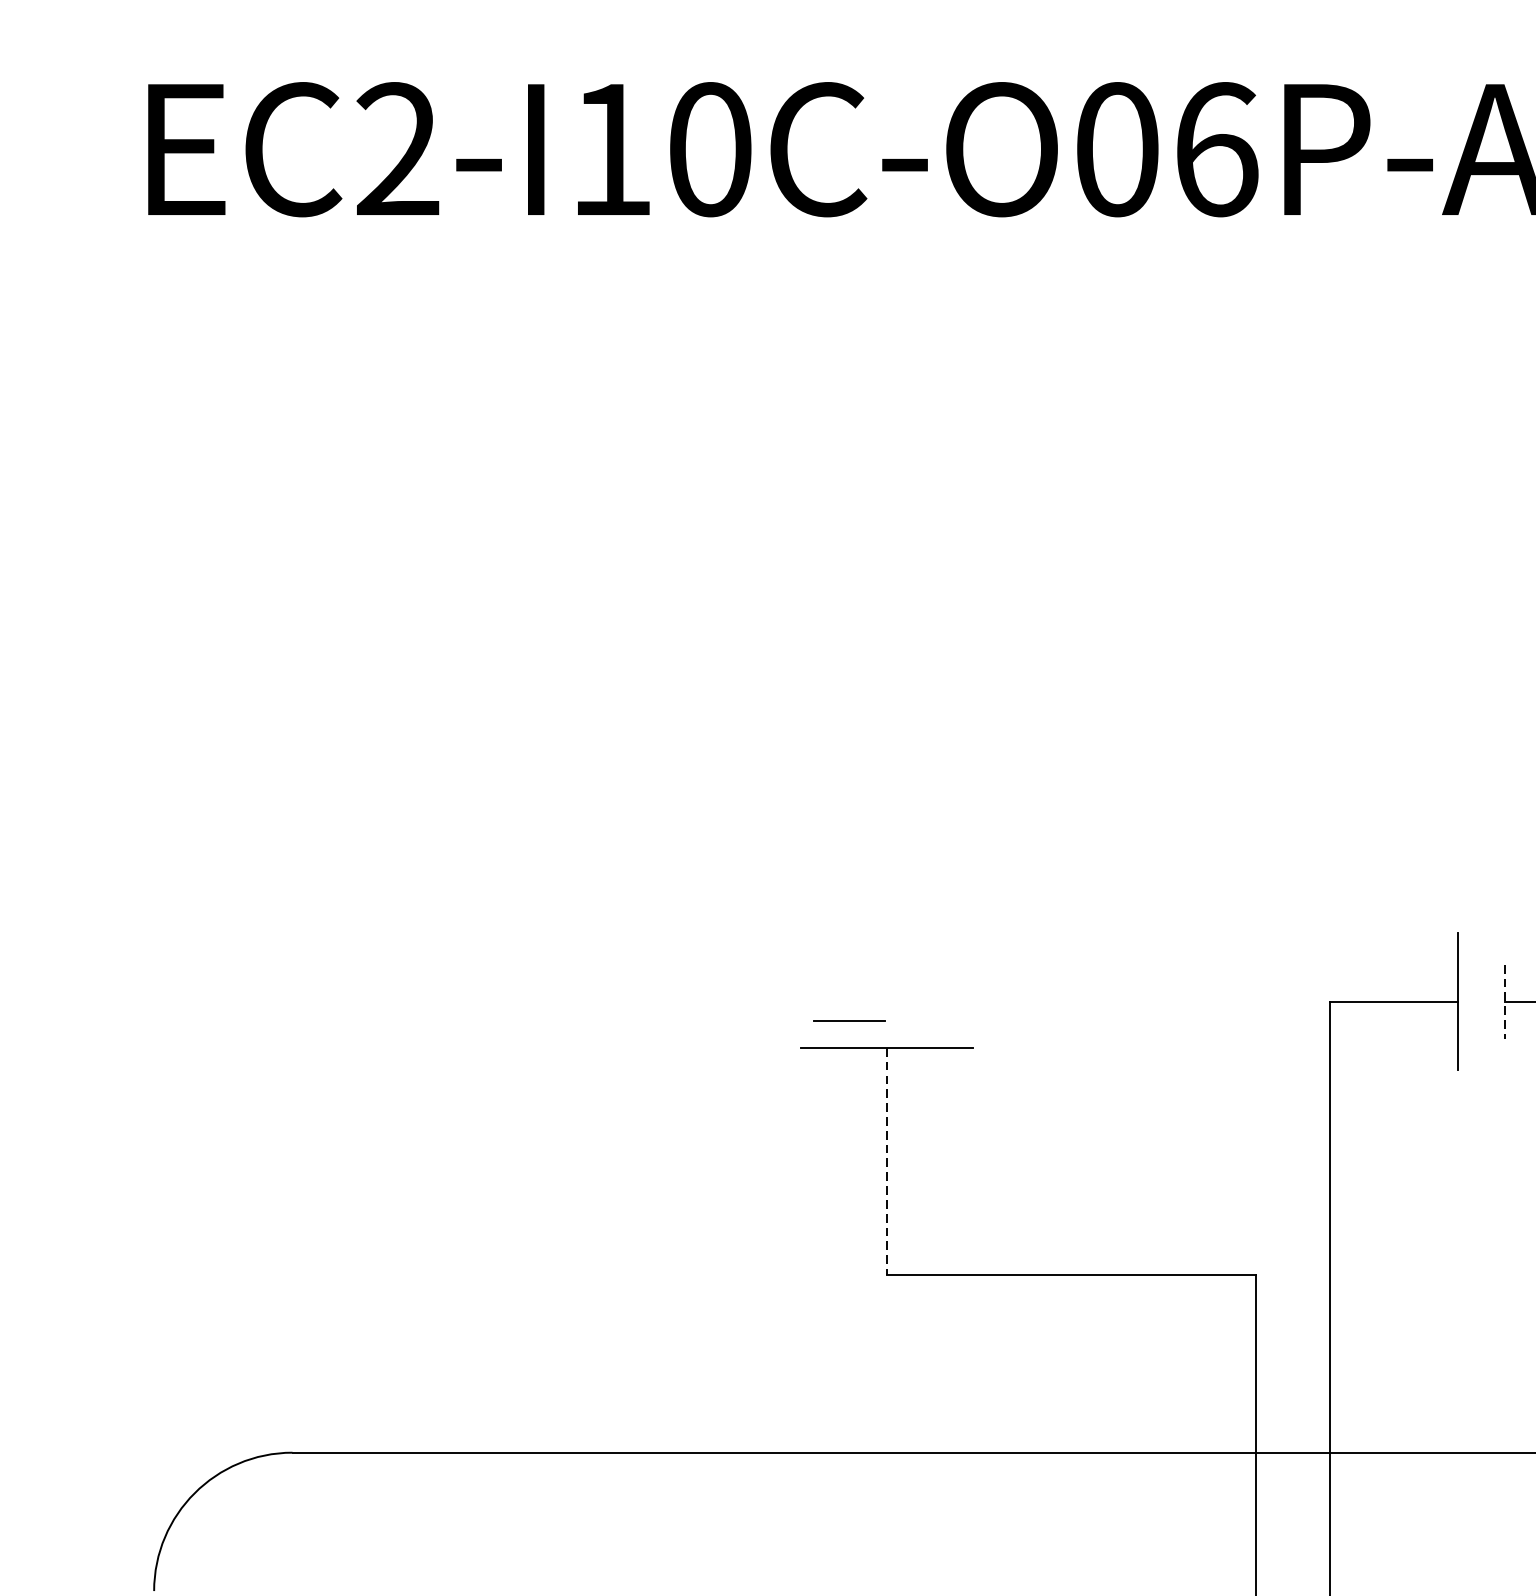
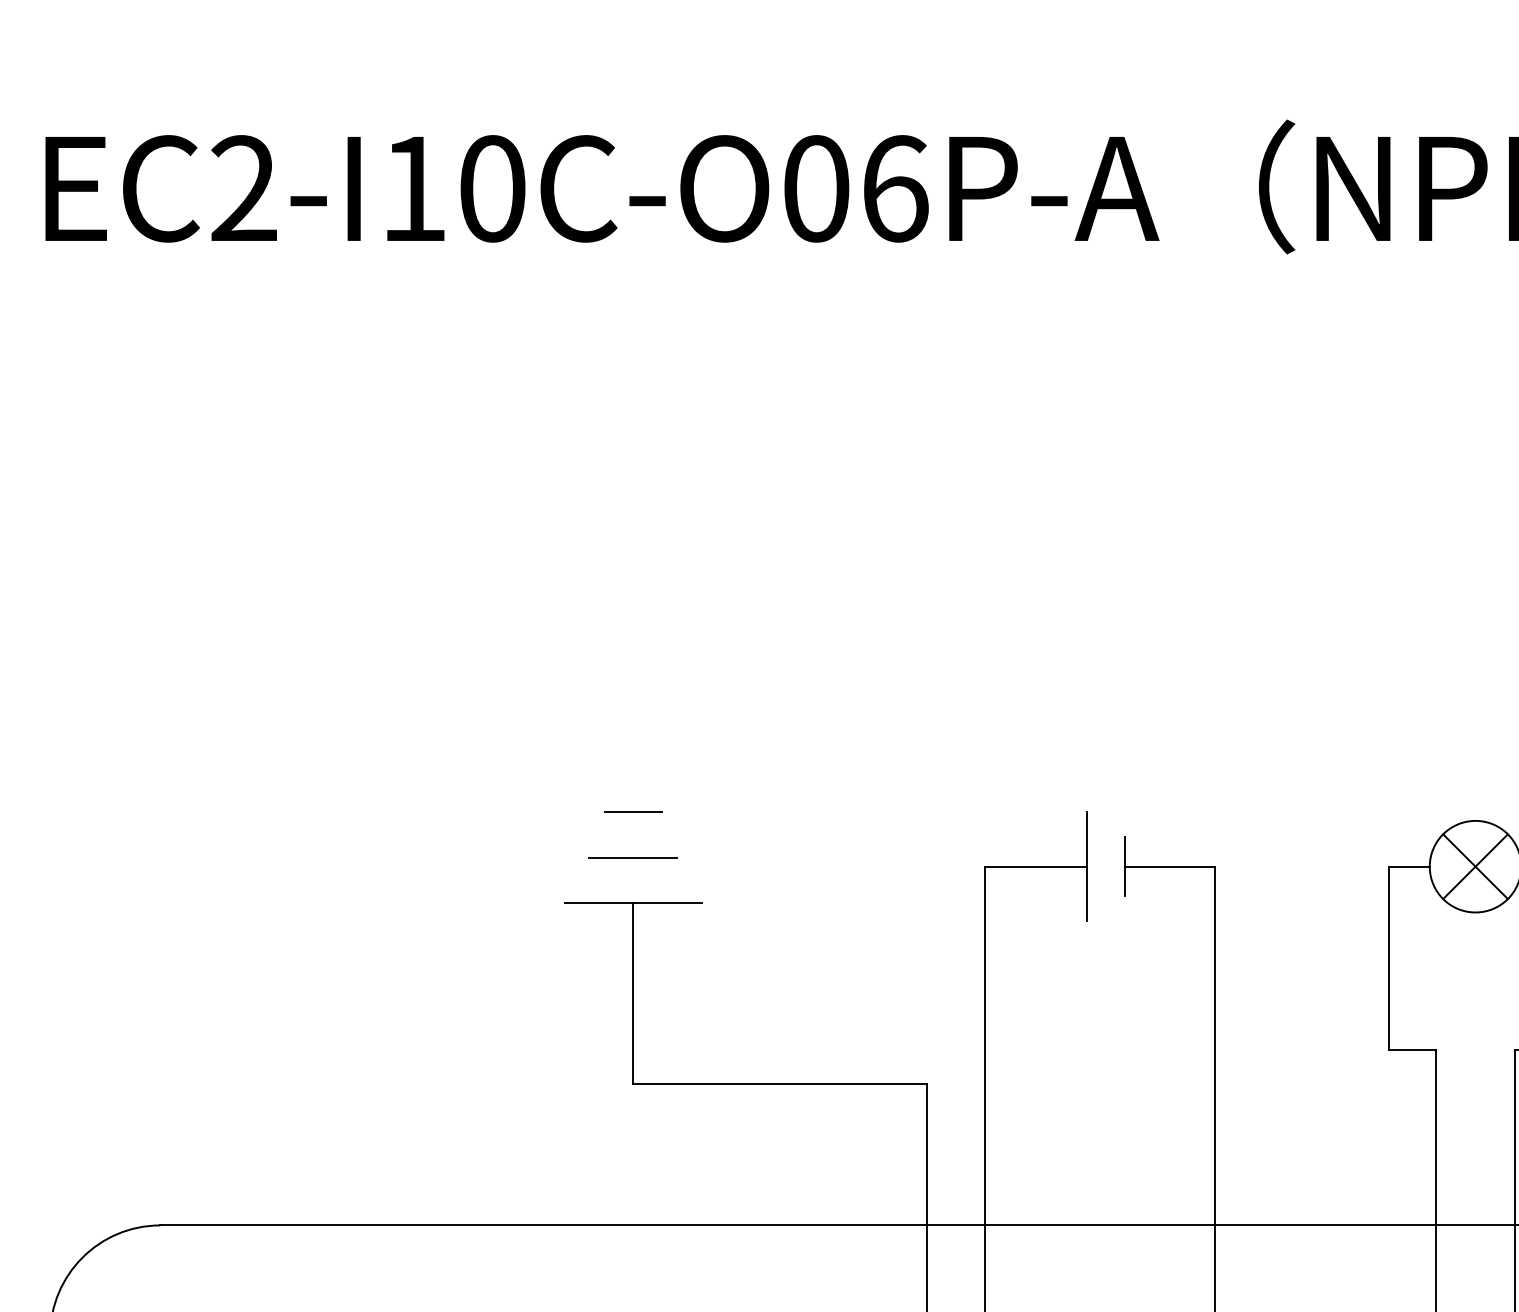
line: (887, 990) -> (633, 857), added
line: (1505, 1002) -> (1125, 867), dashed -> solid
line: (849, 1020) -> (633, 811), moved
line: (887, 1161) -> (633, 993), dashed -> solid

